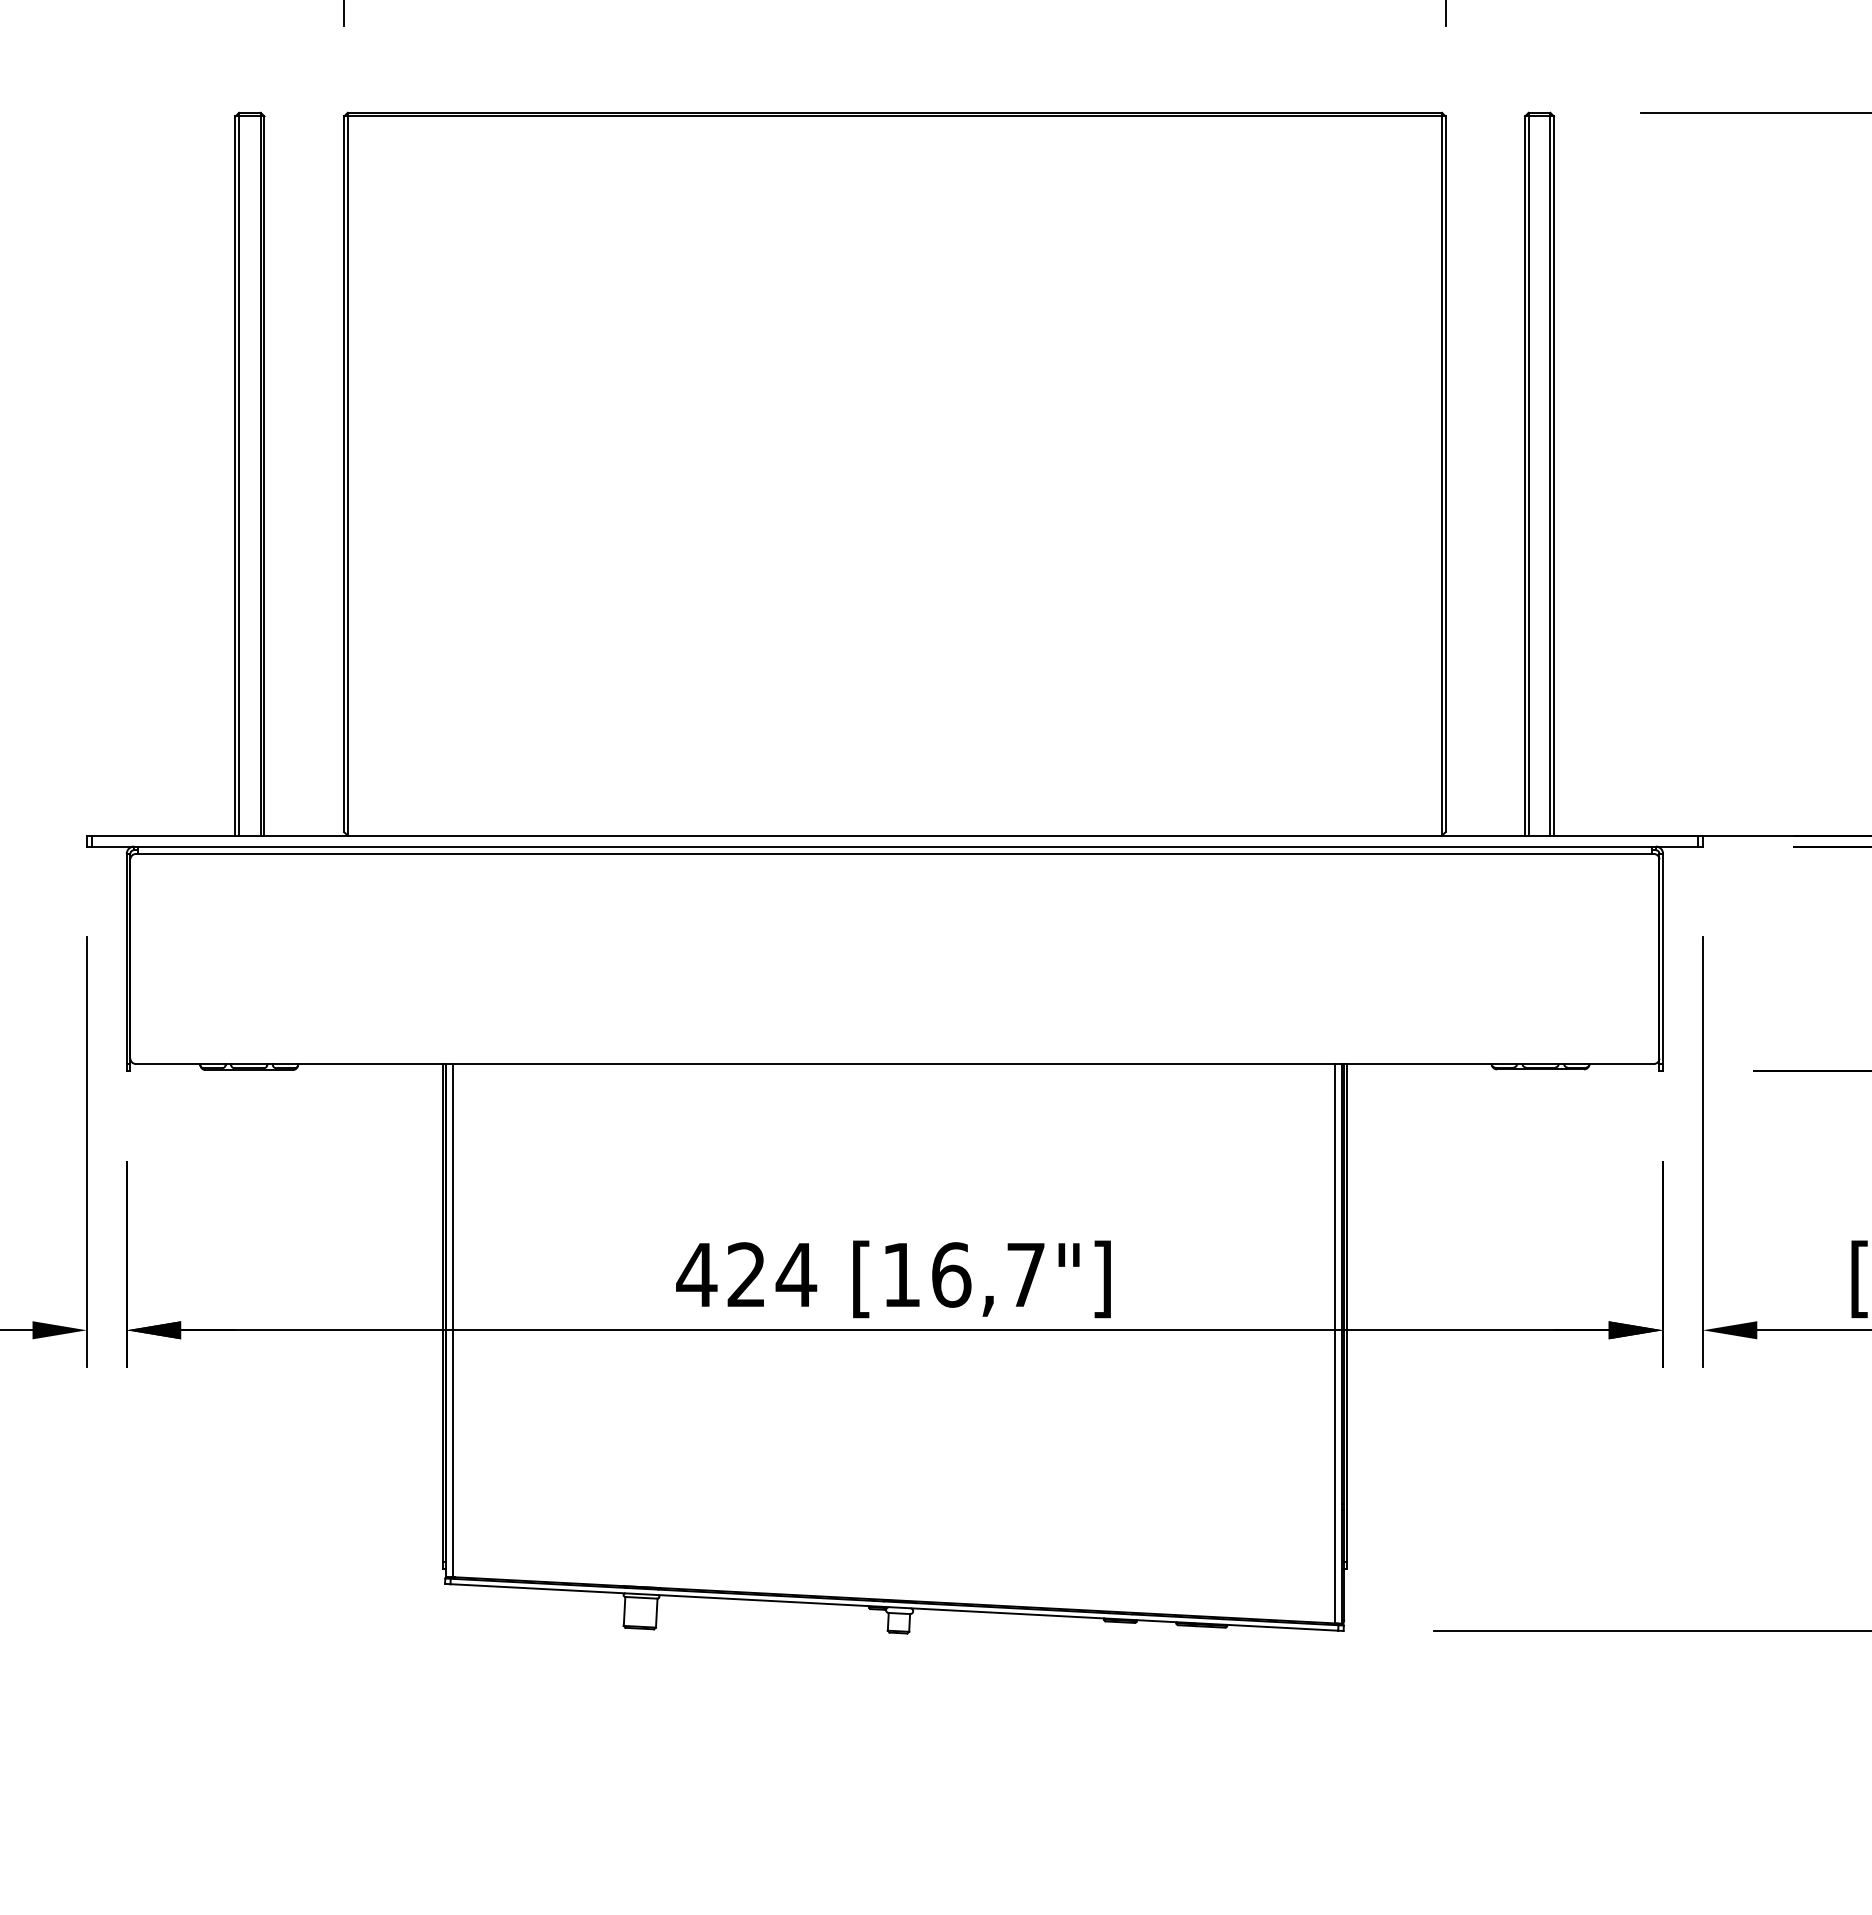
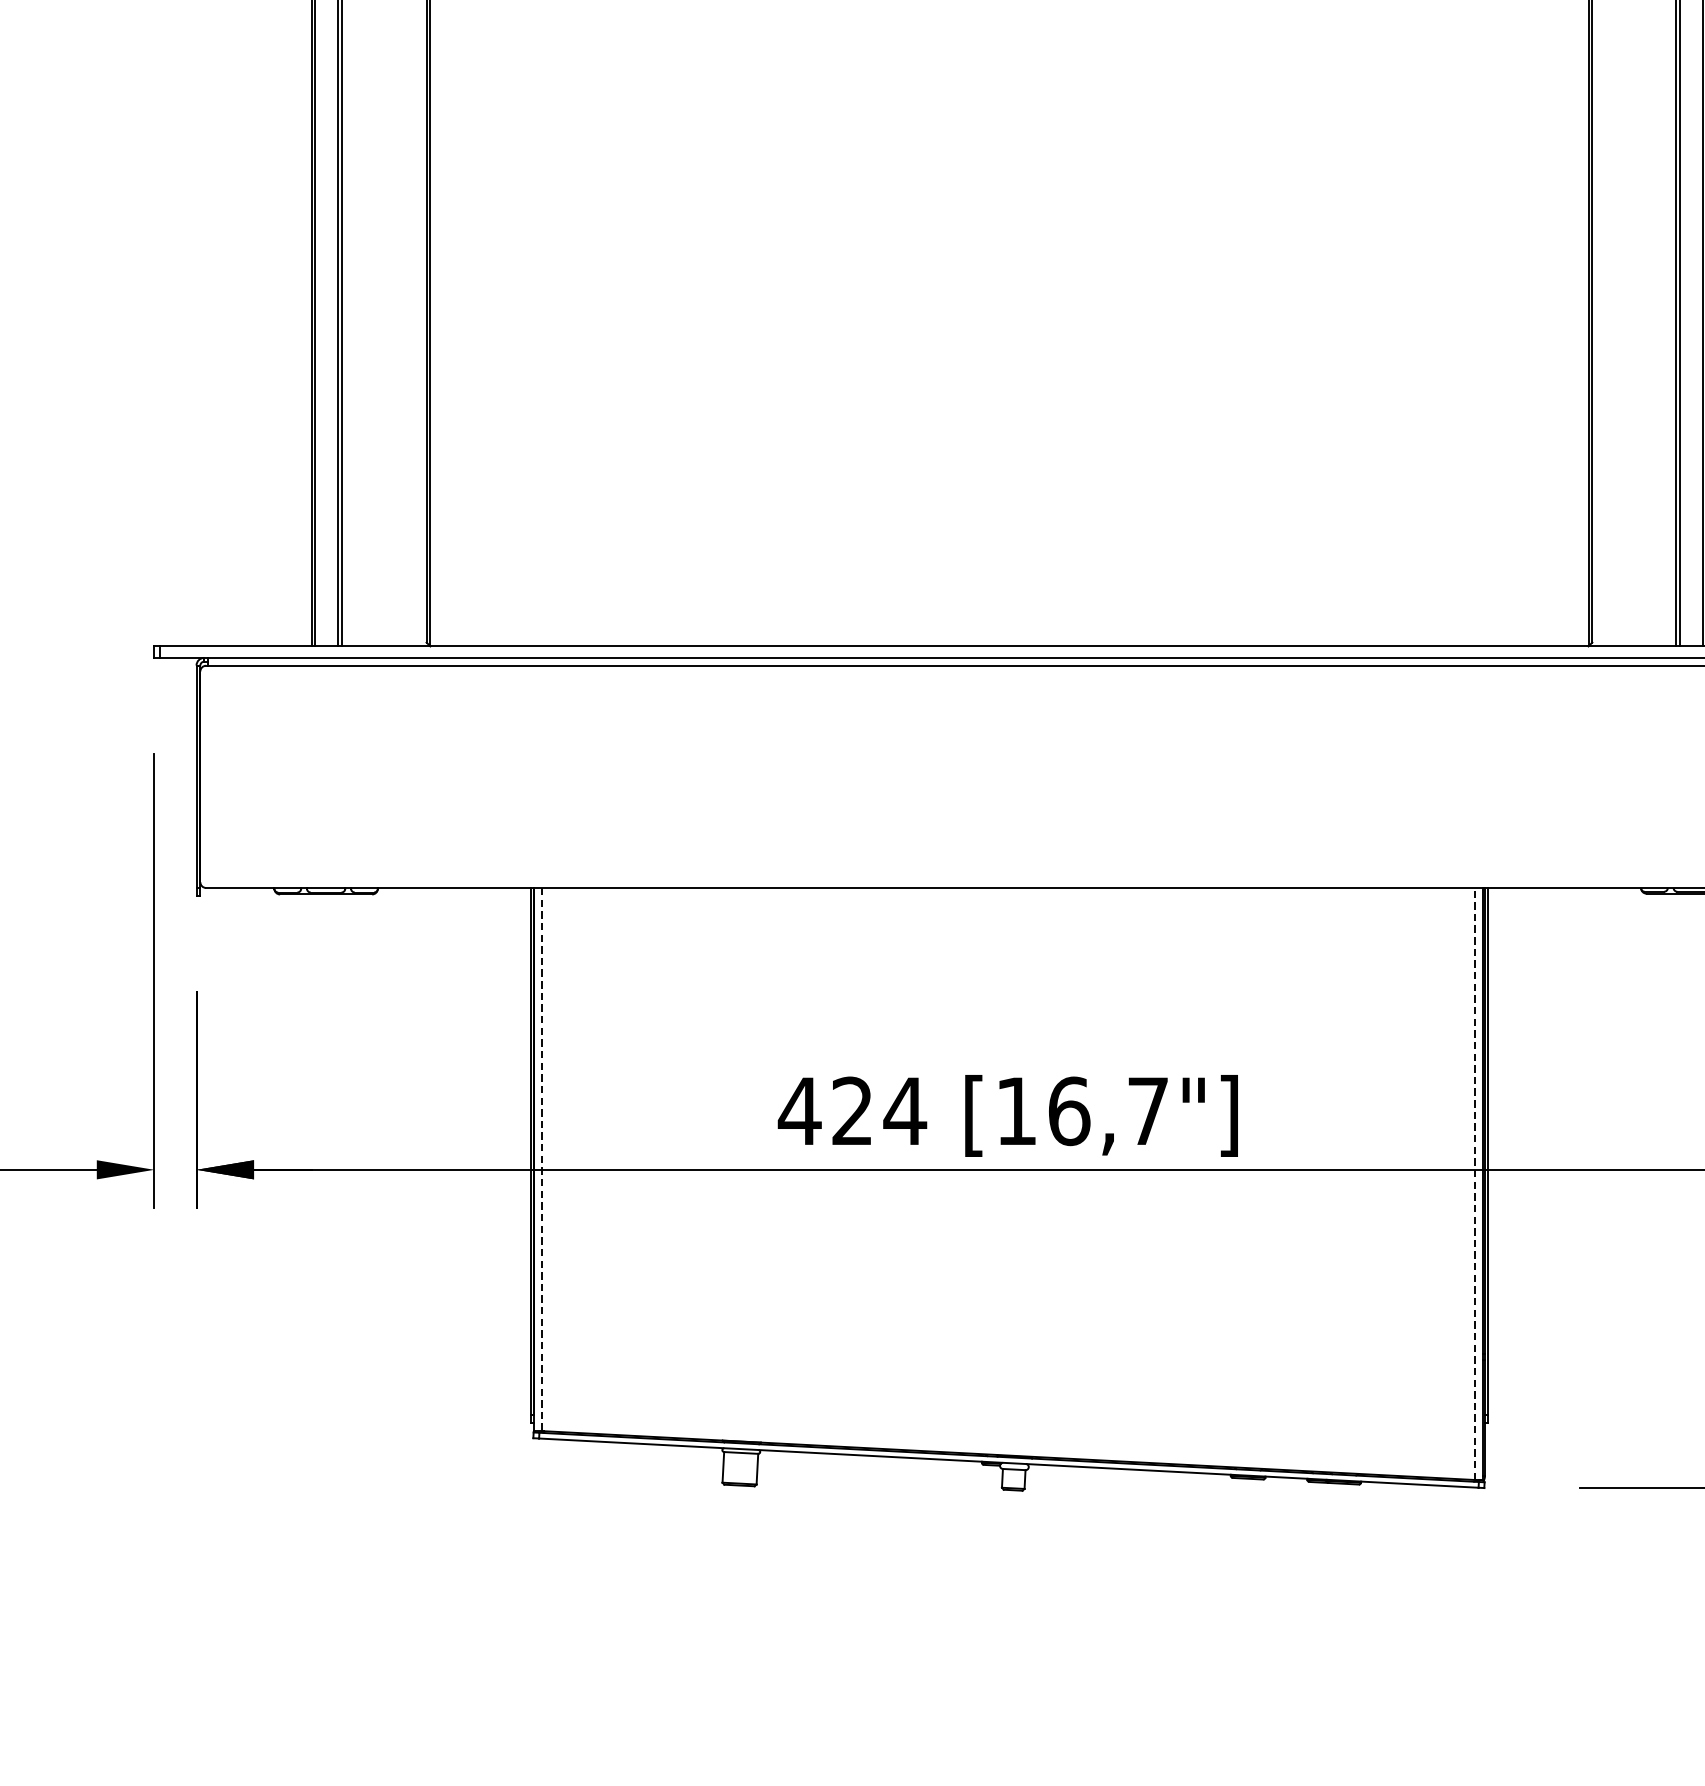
line: (452, 1320) -> (541, 1159), solid -> dashed
line: (1335, 1343) -> (1475, 1183), solid -> dashed

